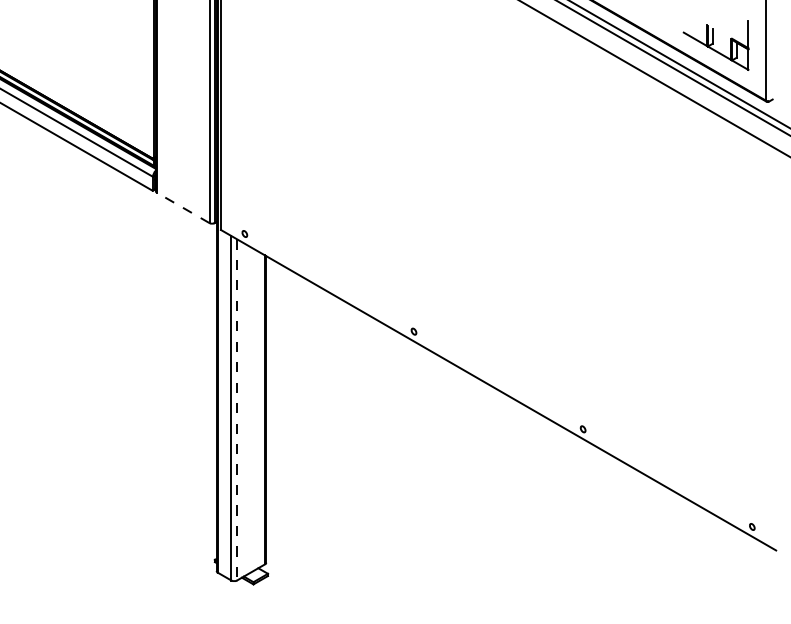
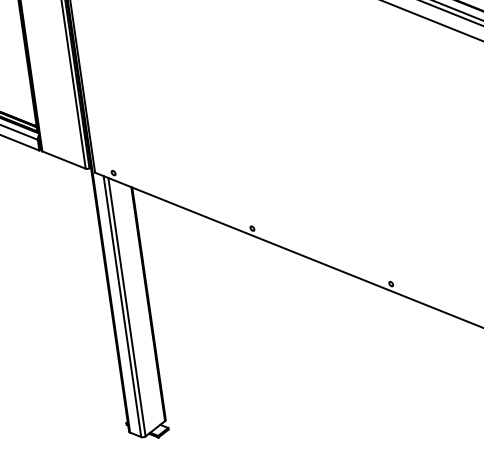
line: (182, 207) -> (63, 159), dashed -> solid
line: (237, 409) -> (127, 306), dashed -> solid

